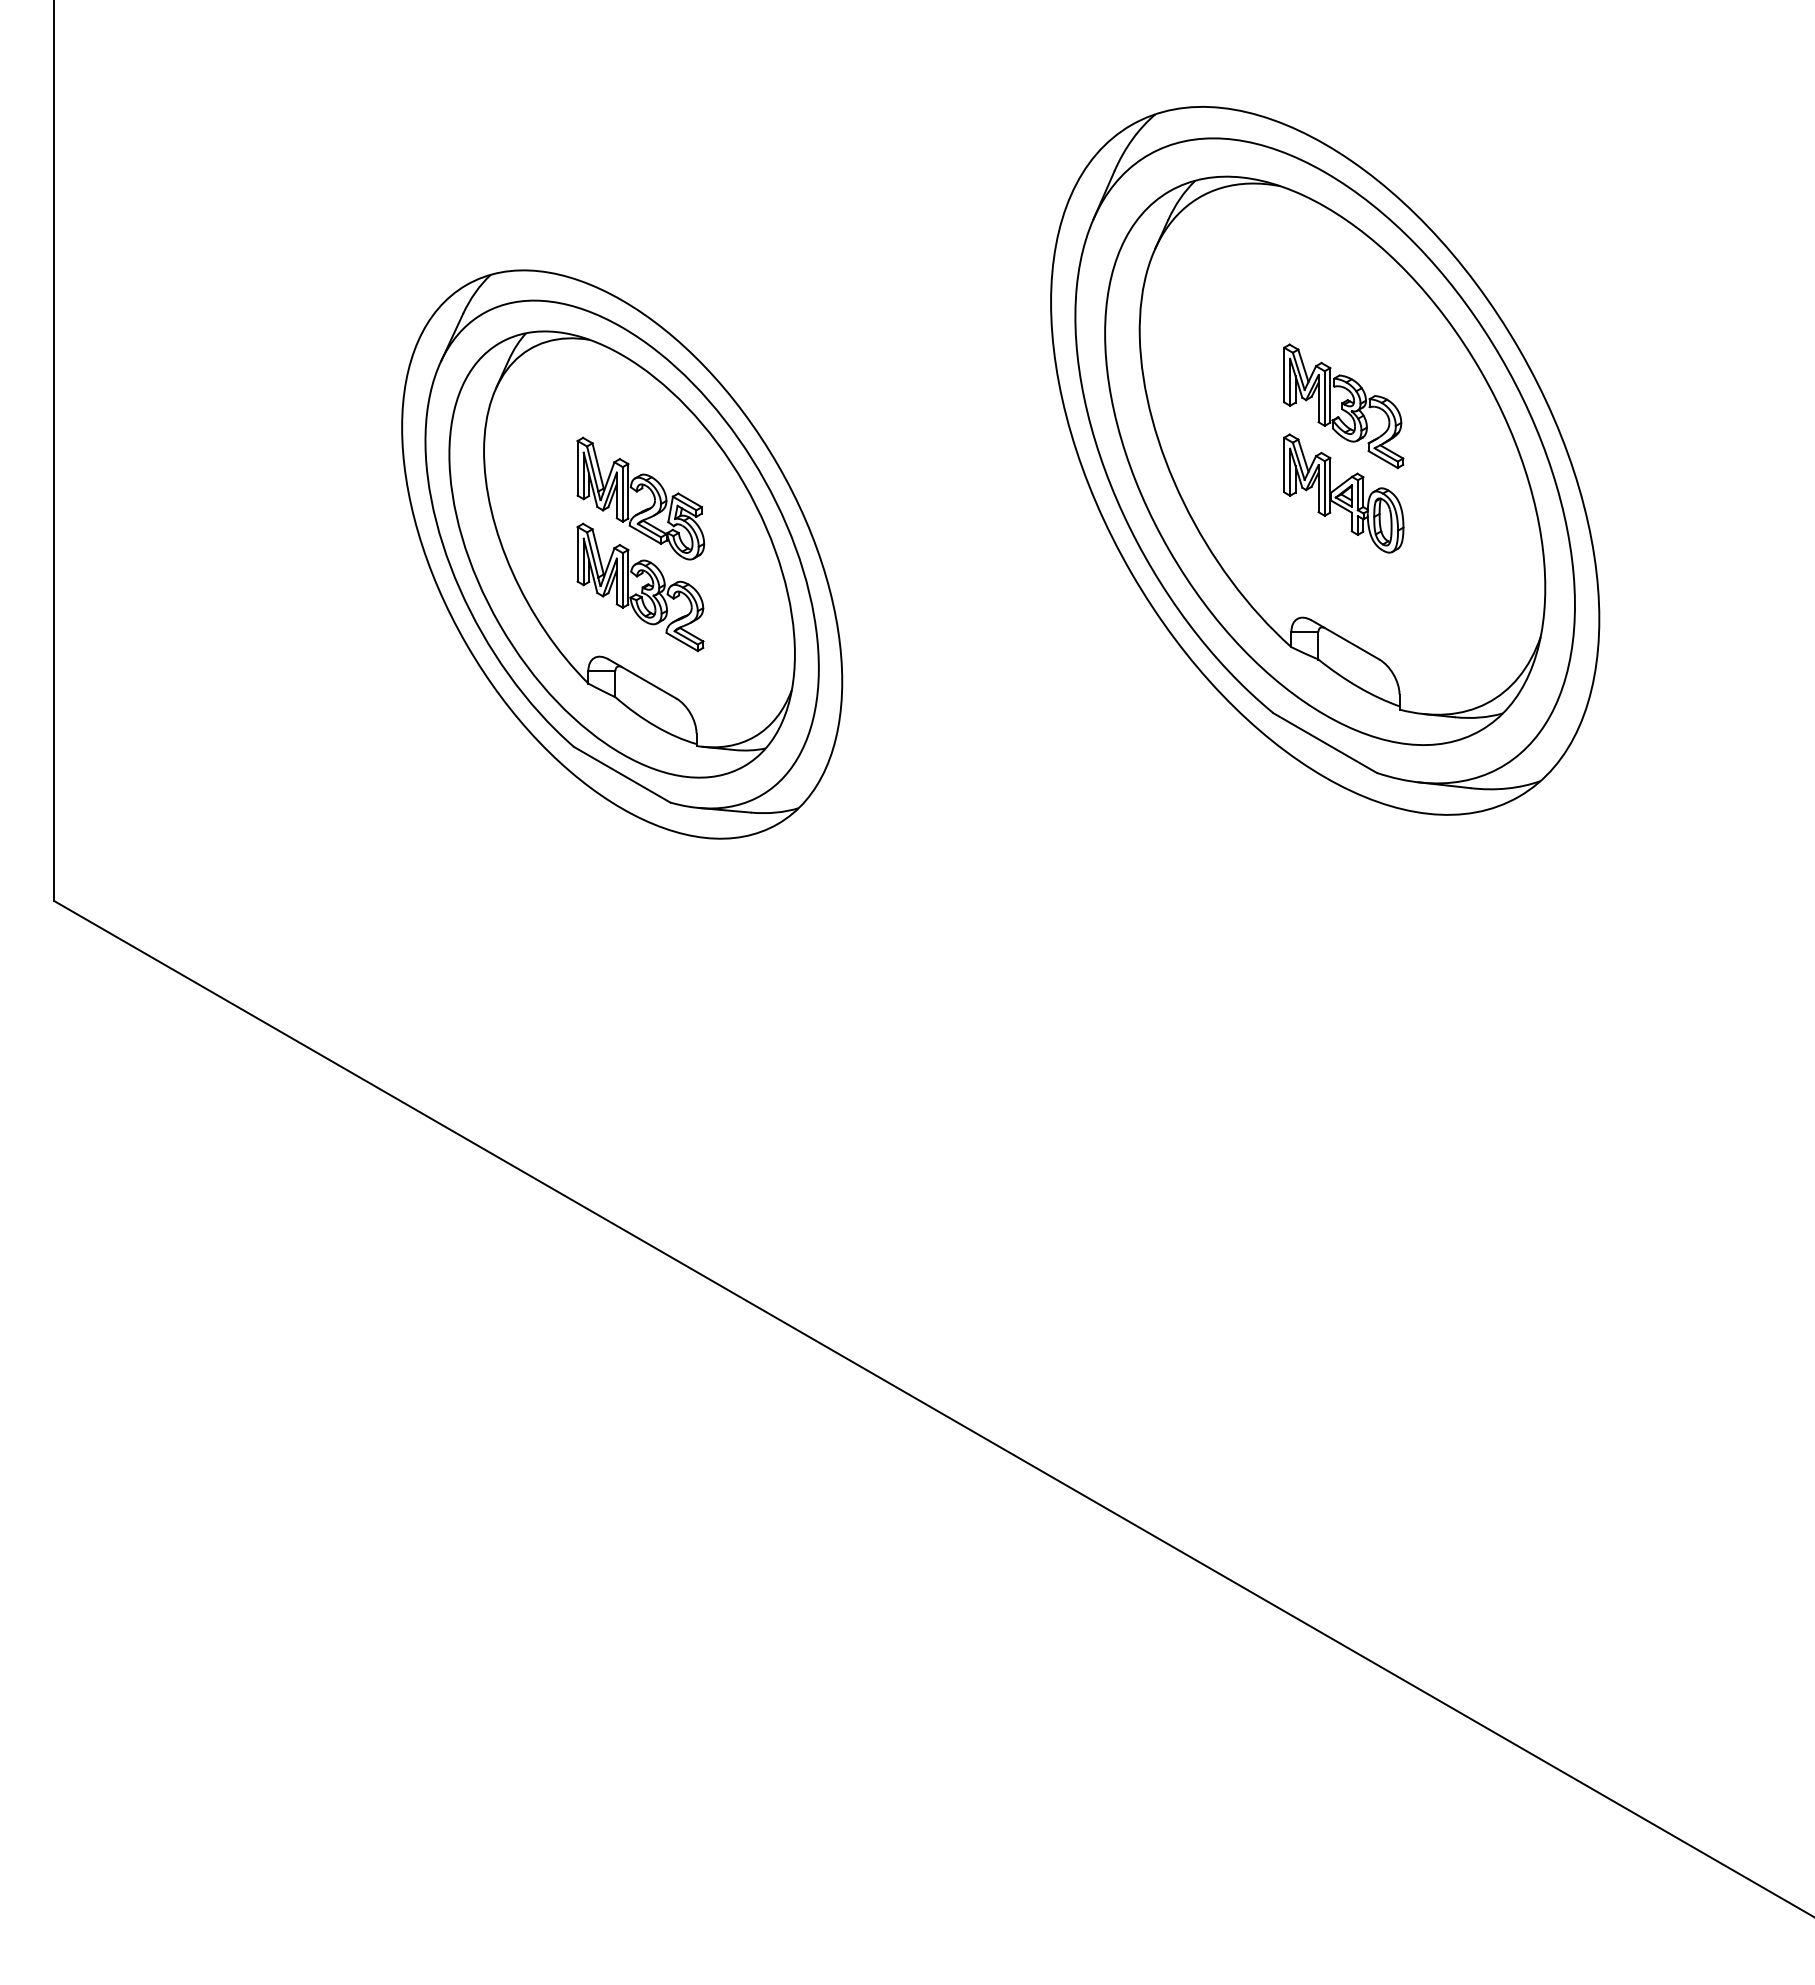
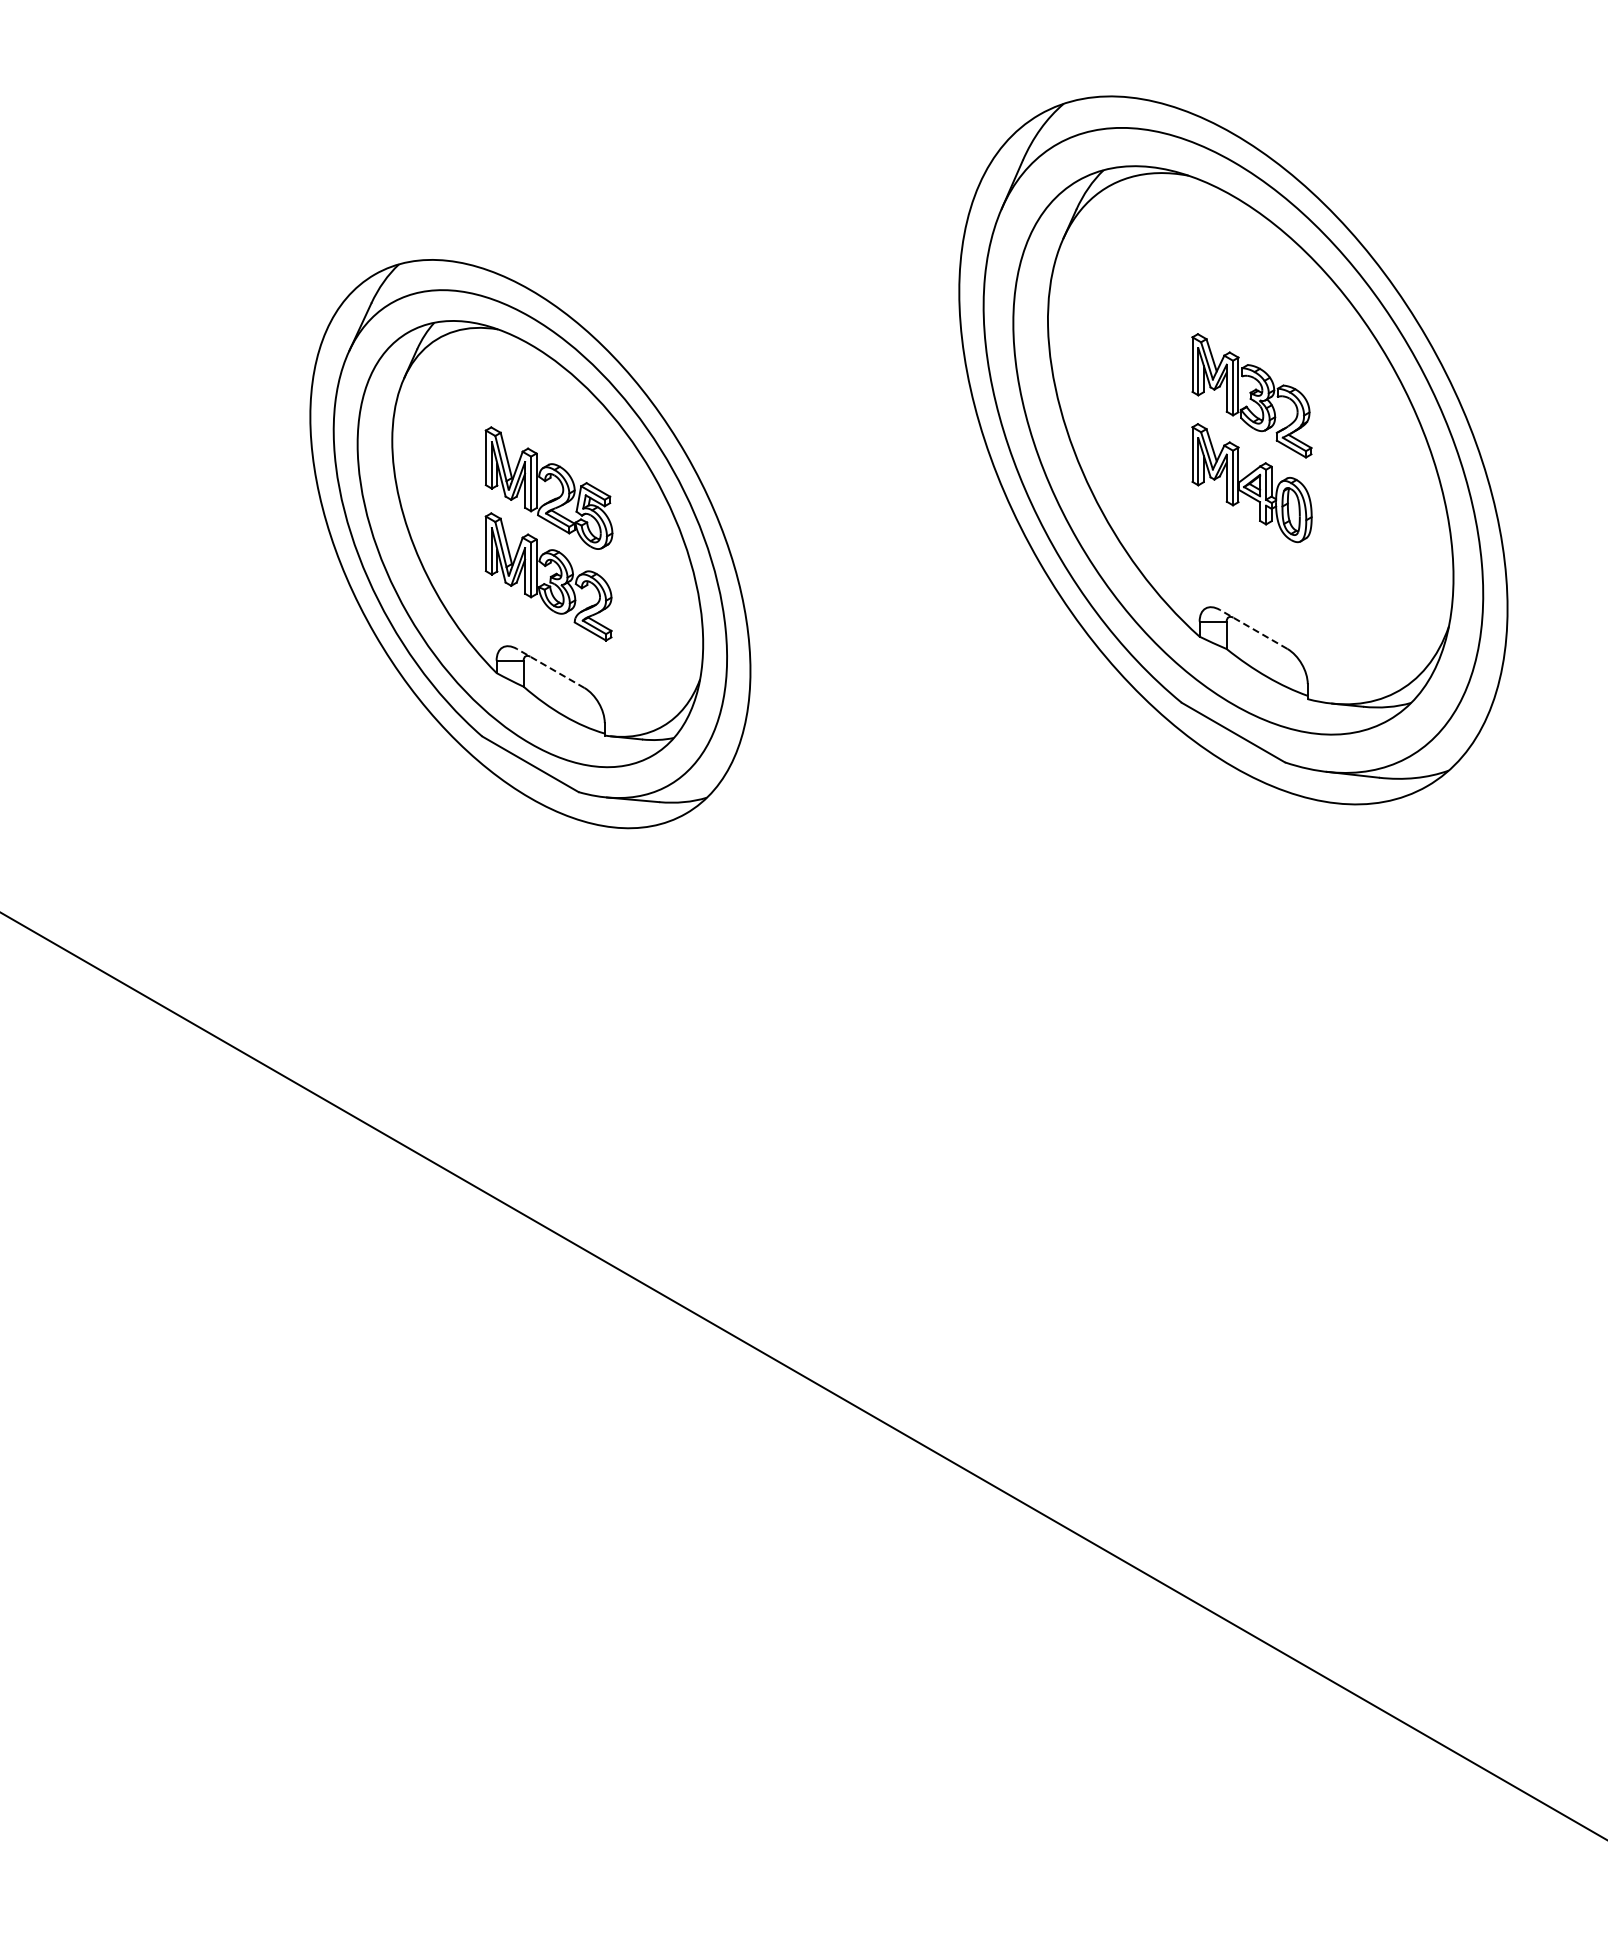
line: (1345, 639) -> (1253, 629), solid -> dashed
line: (642, 678) -> (550, 668), solid -> dashed

